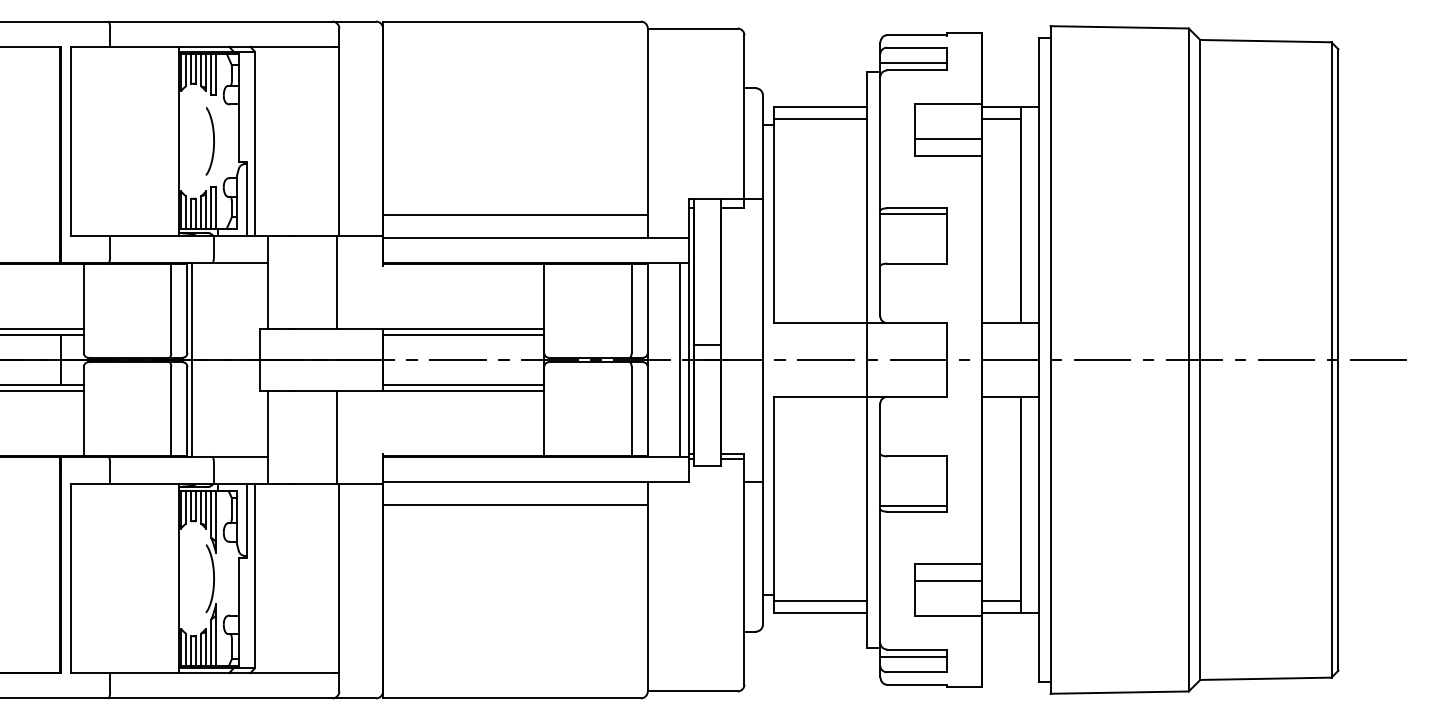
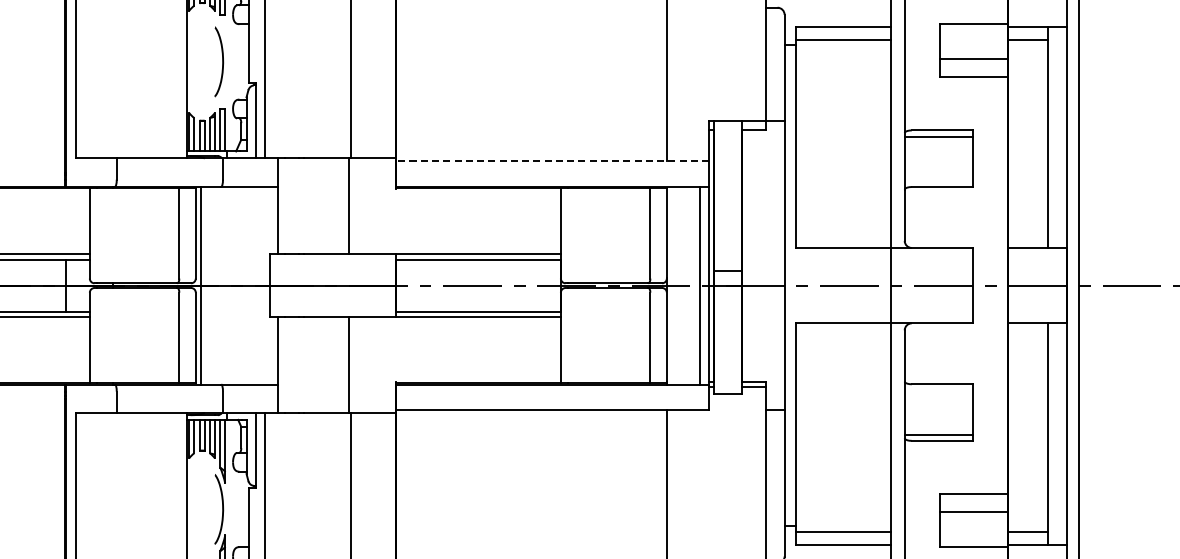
line: (515, 214) -> (531, 136), removed
line: (535, 237) -> (551, 160), solid -> dashed
line: (515, 505) -> (531, 434), removed

